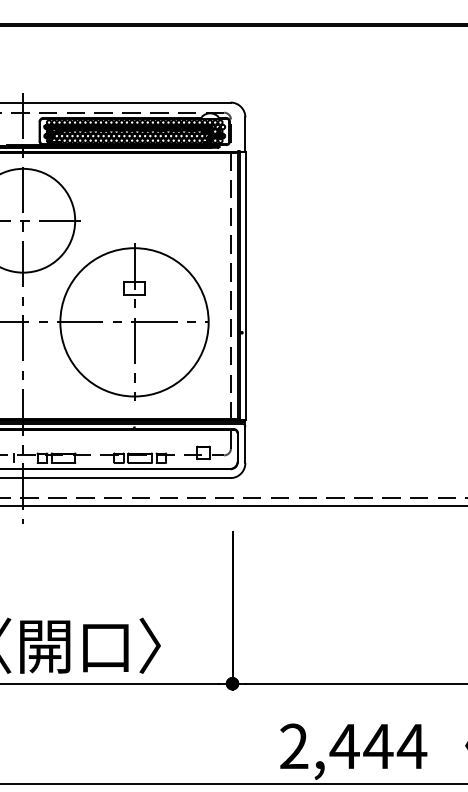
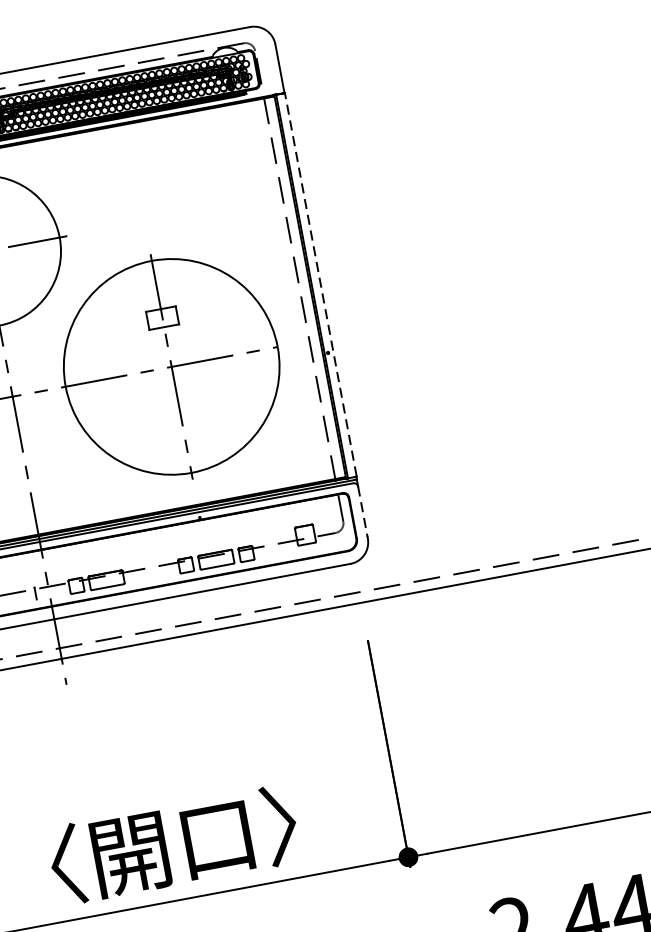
line: (245, 285) -> (320, 284), solid -> dashed
line: (245, 444) -> (363, 511), solid -> dashed

